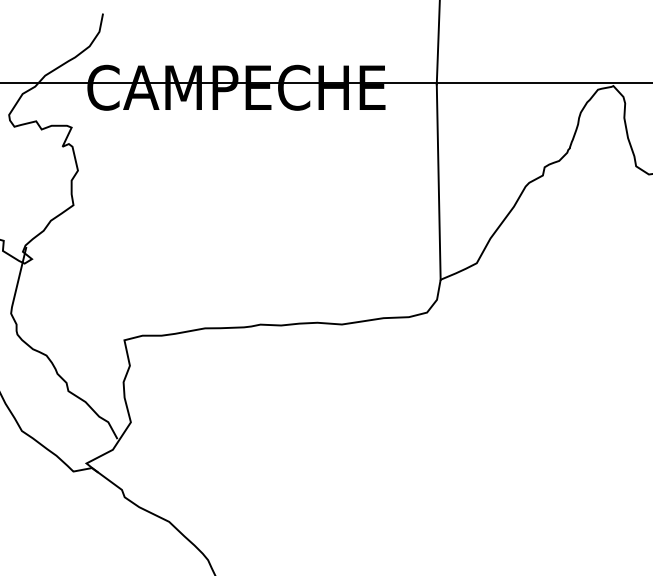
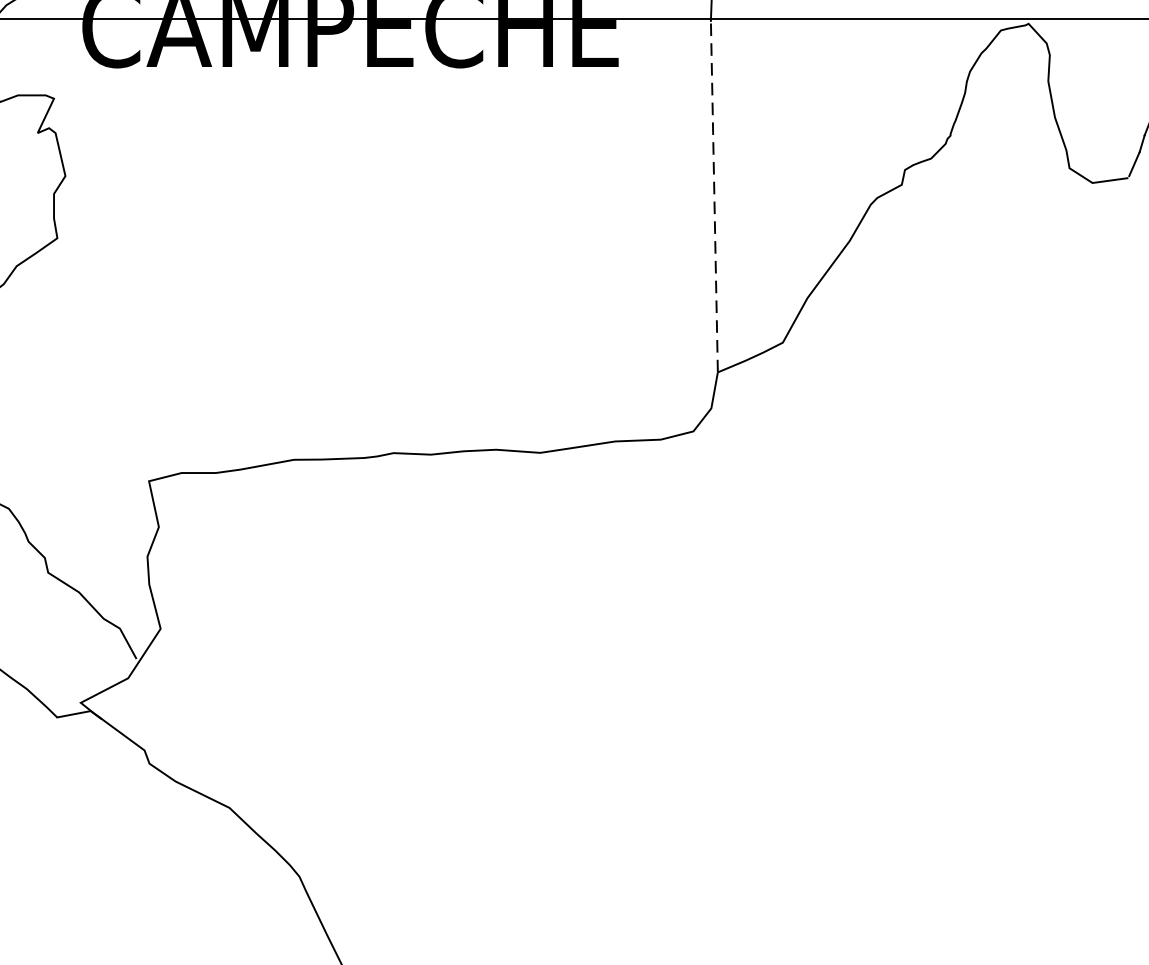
line: (438, 182) -> (713, 197), solid -> dashed

